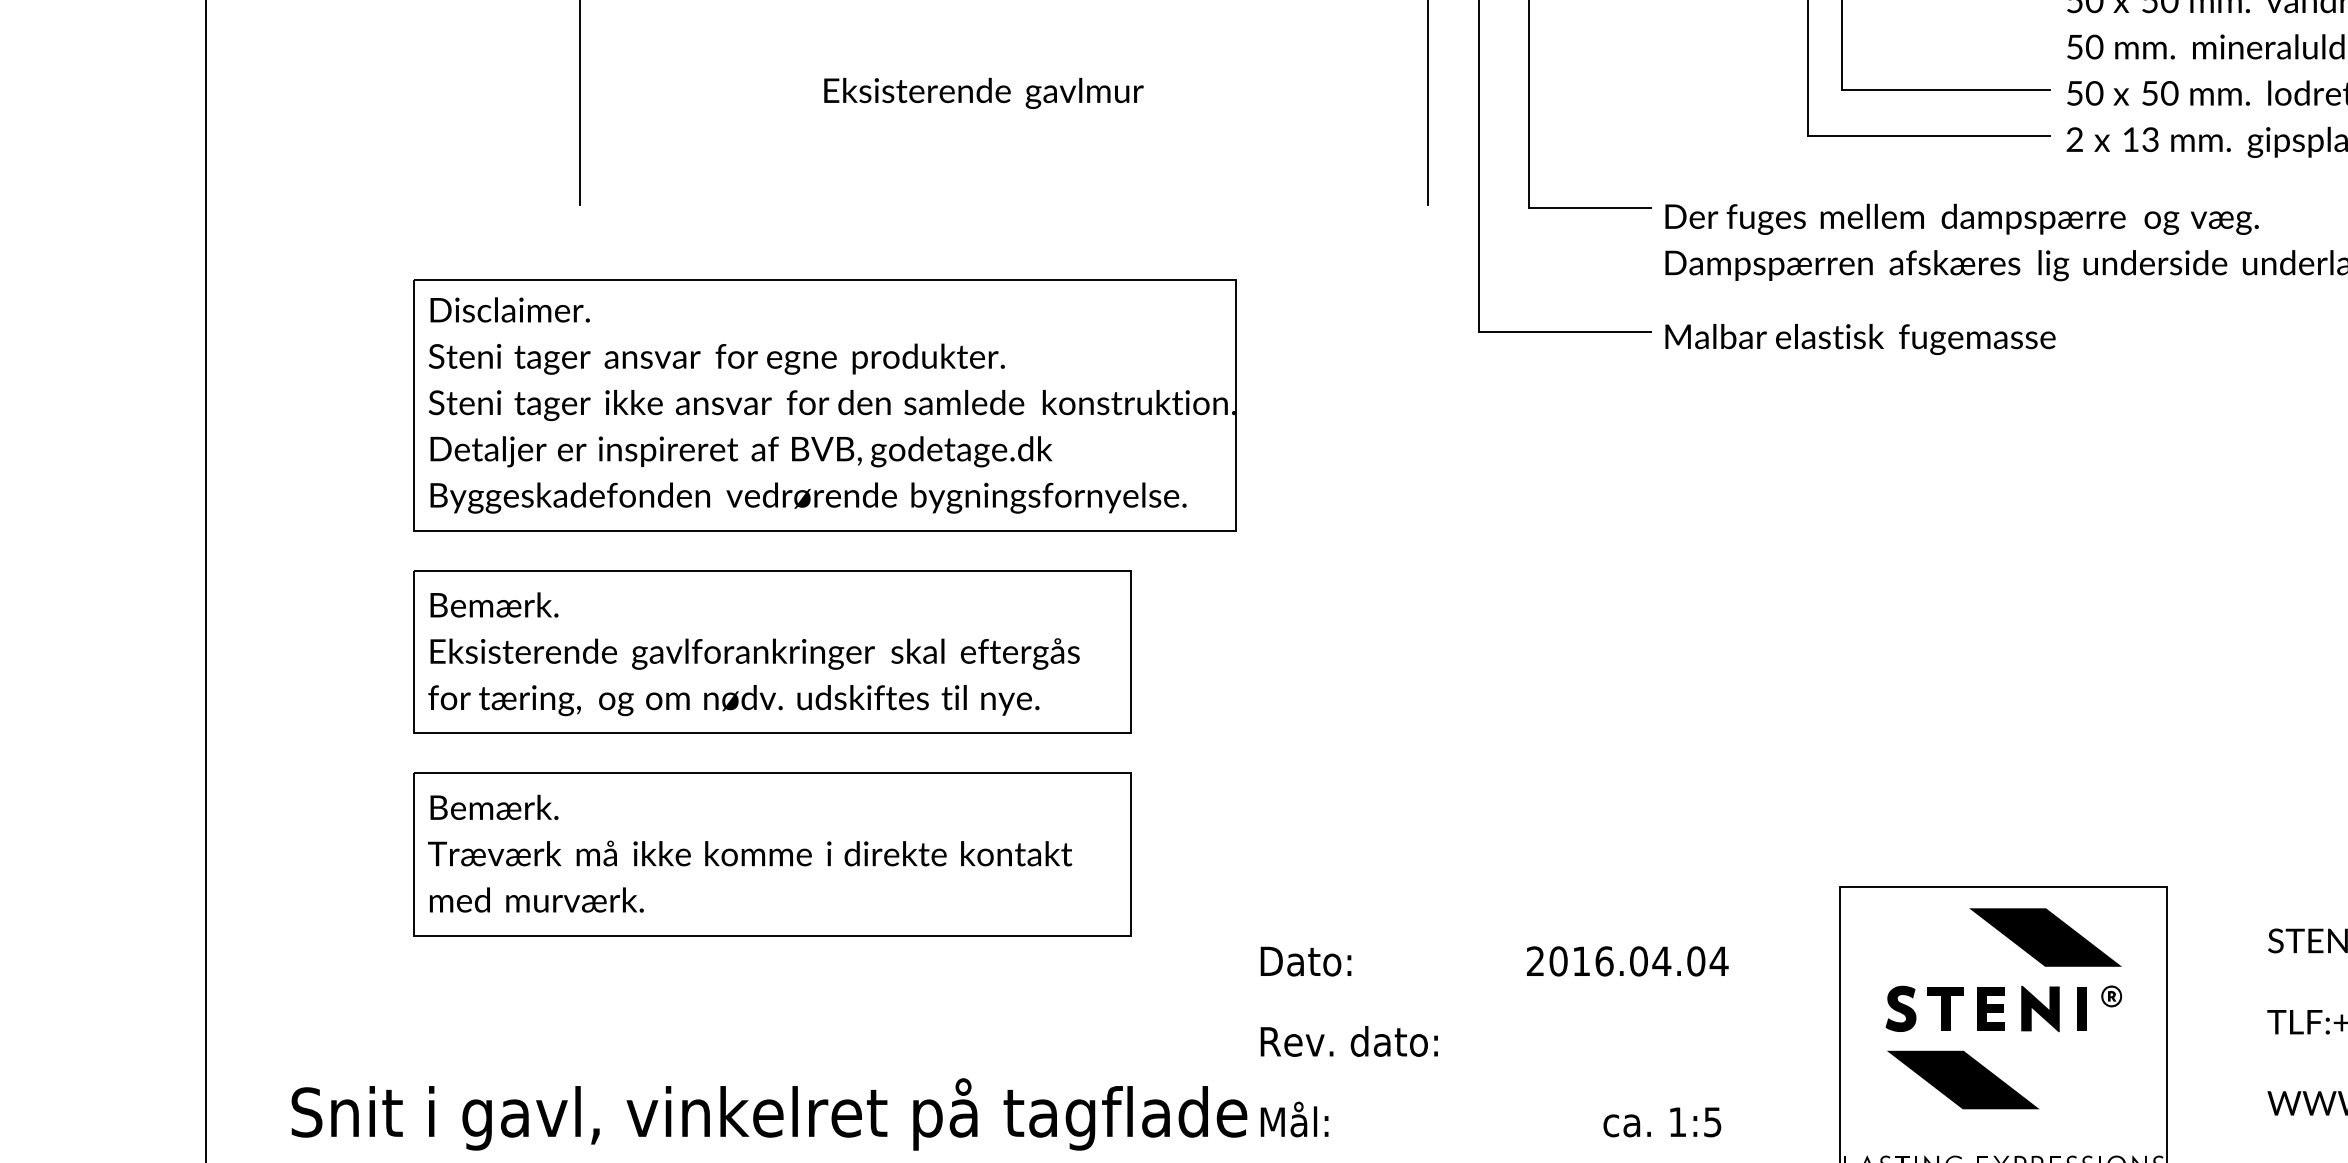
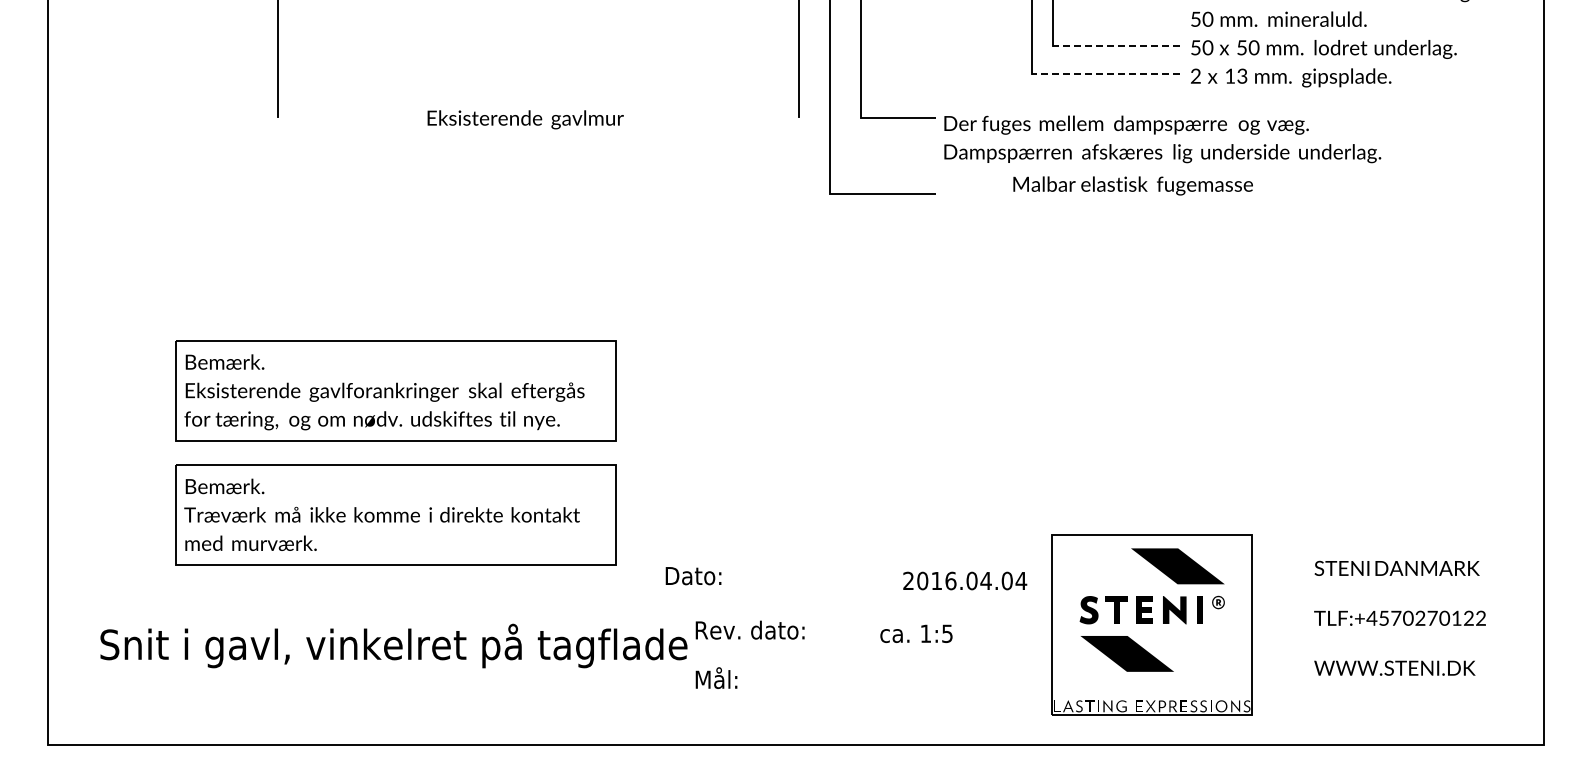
line: (1945, 89) -> (1116, 45), solid -> dashed
text: (983, 92) -> (525, 119), moved
line: (1927, 136) -> (1105, 74), solid -> dashed
text: (1859, 338) -> (1132, 185), moved
part: (825, 405) -> (428, 239), removed
text: (1628, 960) -> (965, 580), moved
text: (1305, 962) -> (693, 576), moved
text: (768, 1113) -> (393, 645), moved
text: (1662, 1121) -> (916, 633), moved

